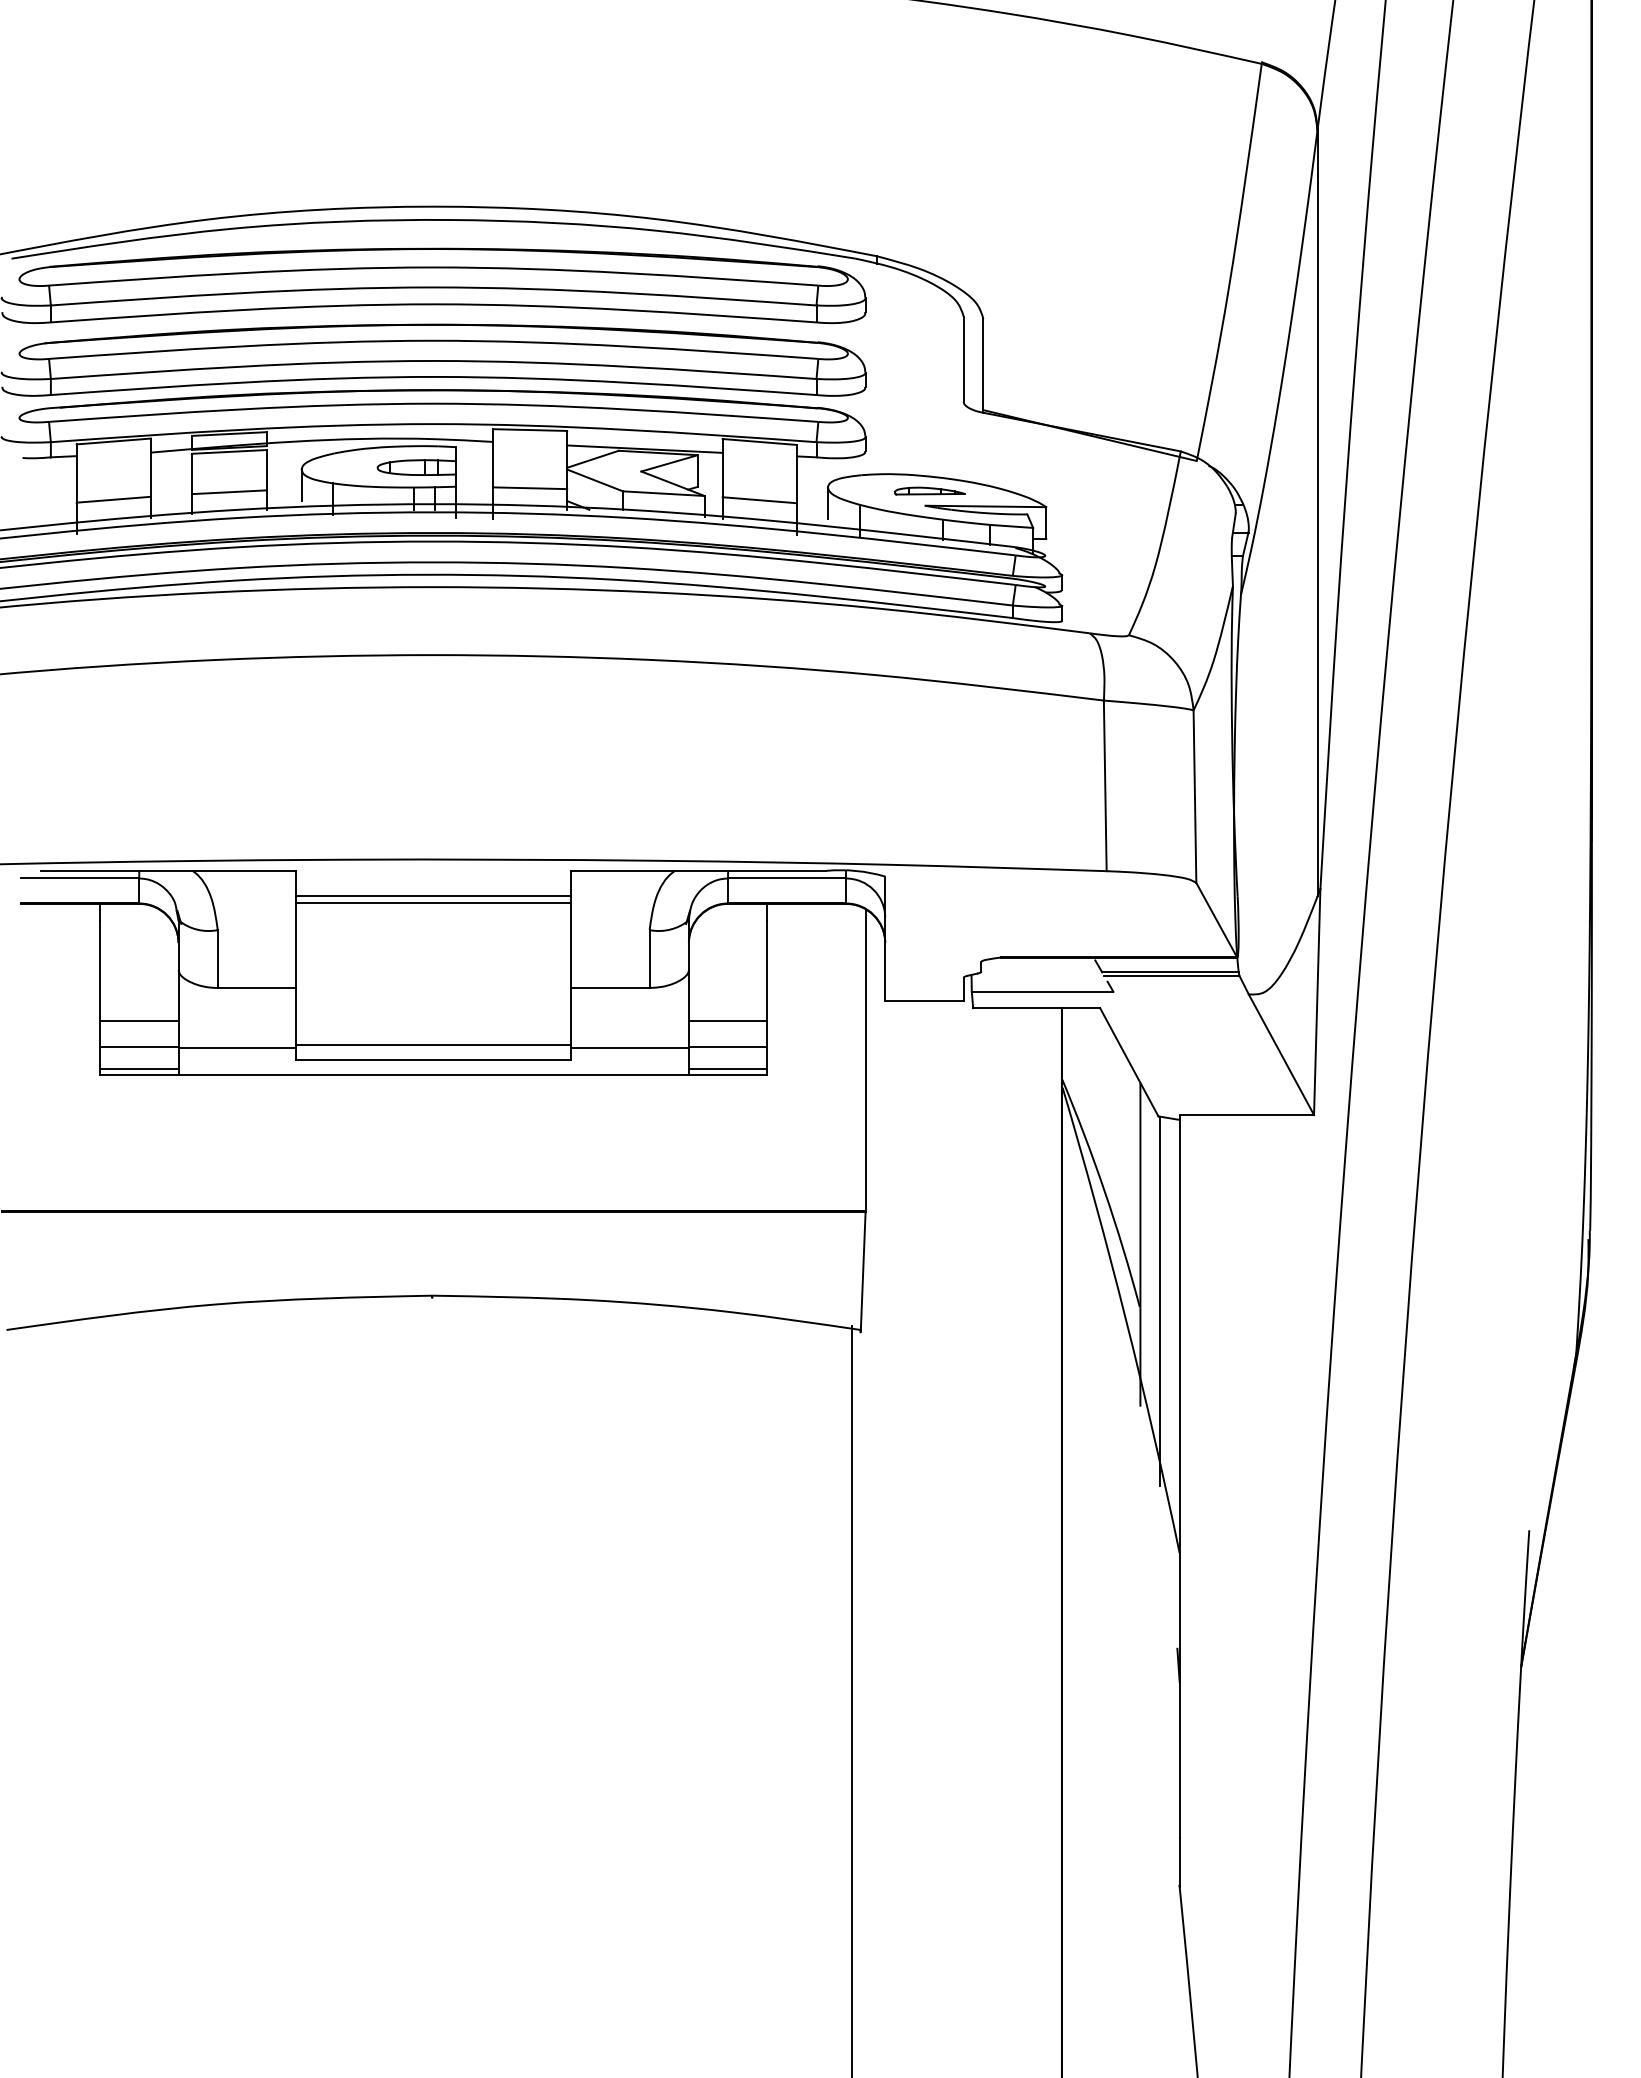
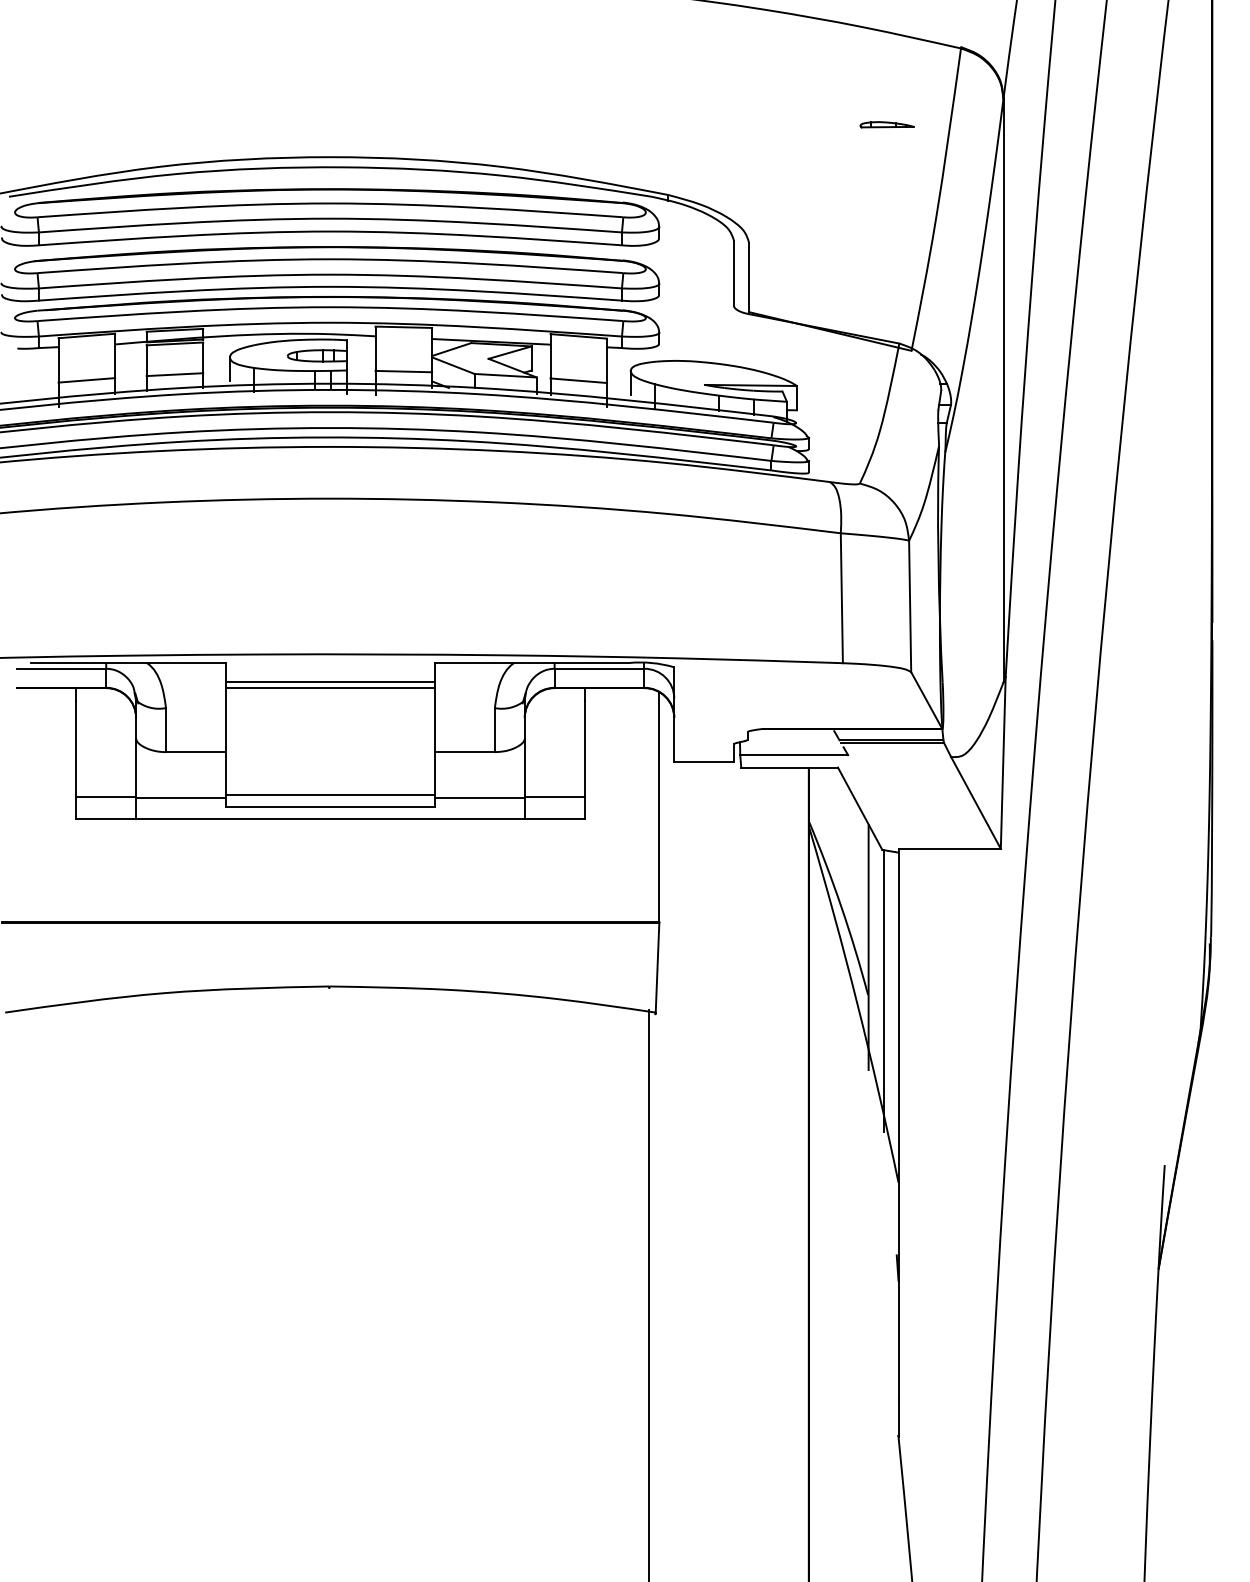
part: (929, 490) -> (886, 124), moved
line: (138, 1020) -> (105, 776), removed
line: (727, 1020) -> (554, 776), removed
line: (138, 1069) -> (105, 814), removed
line: (727, 1069) -> (554, 814), removed

